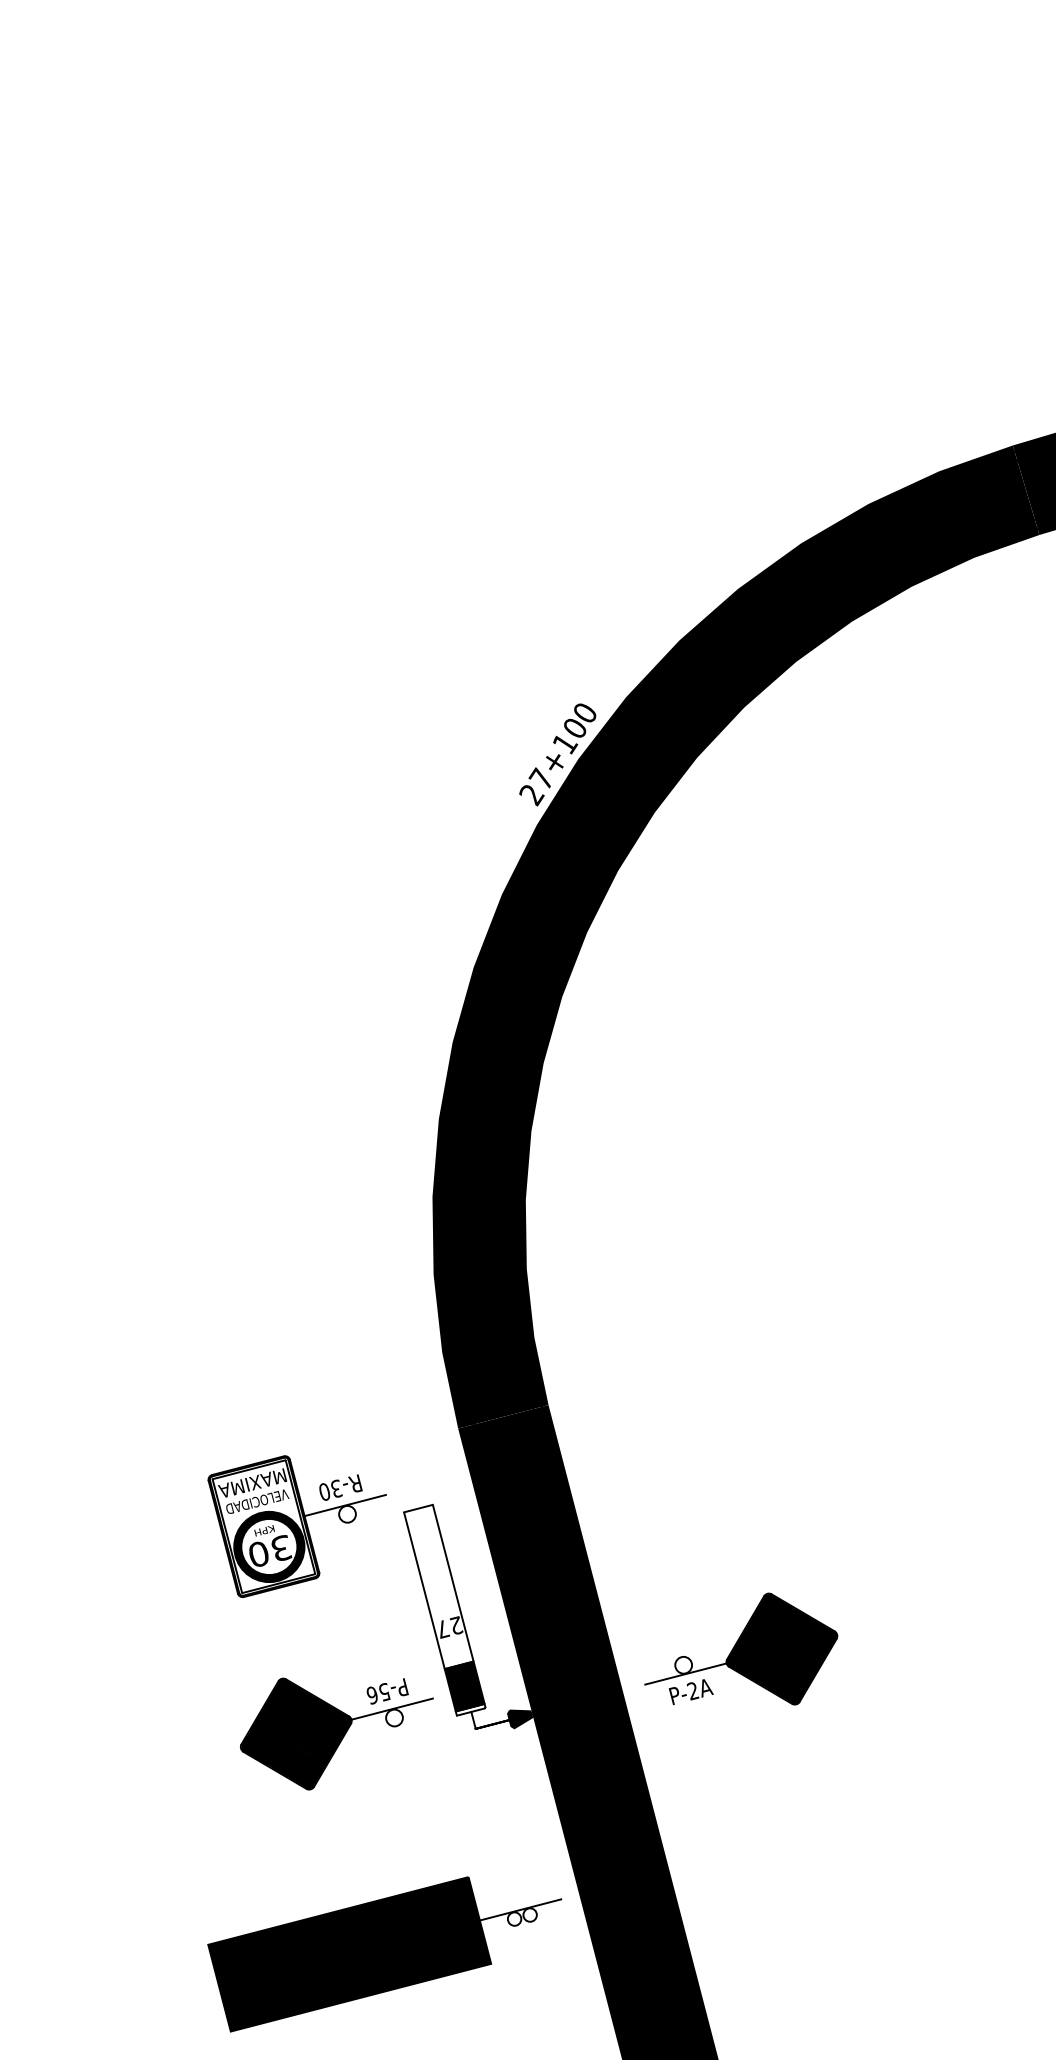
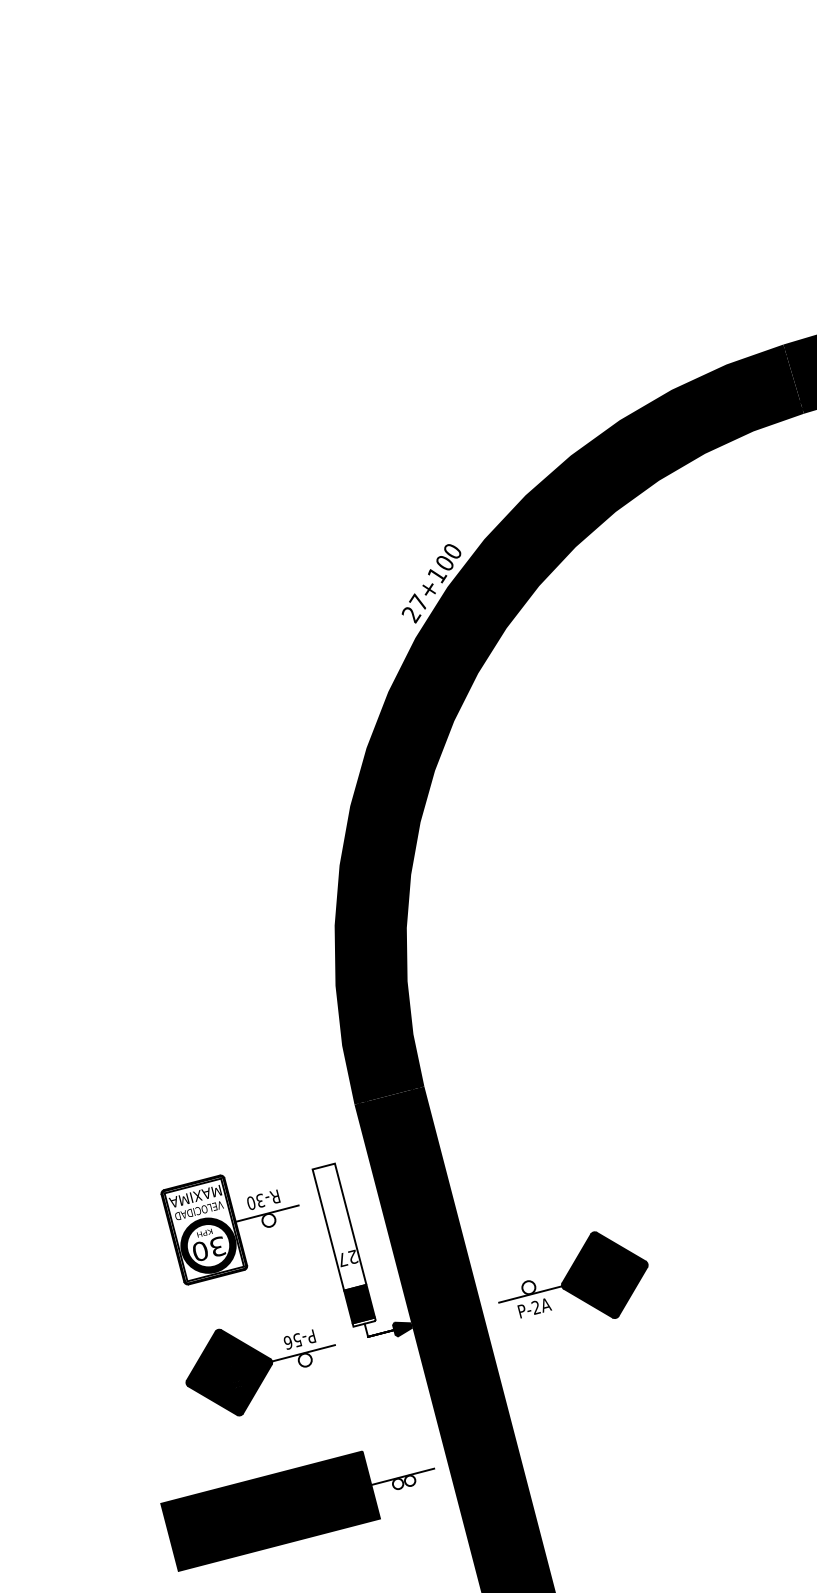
part: (296, 1526) -> (229, 1229), moved
part: (336, 1733) -> (260, 1372), moved

